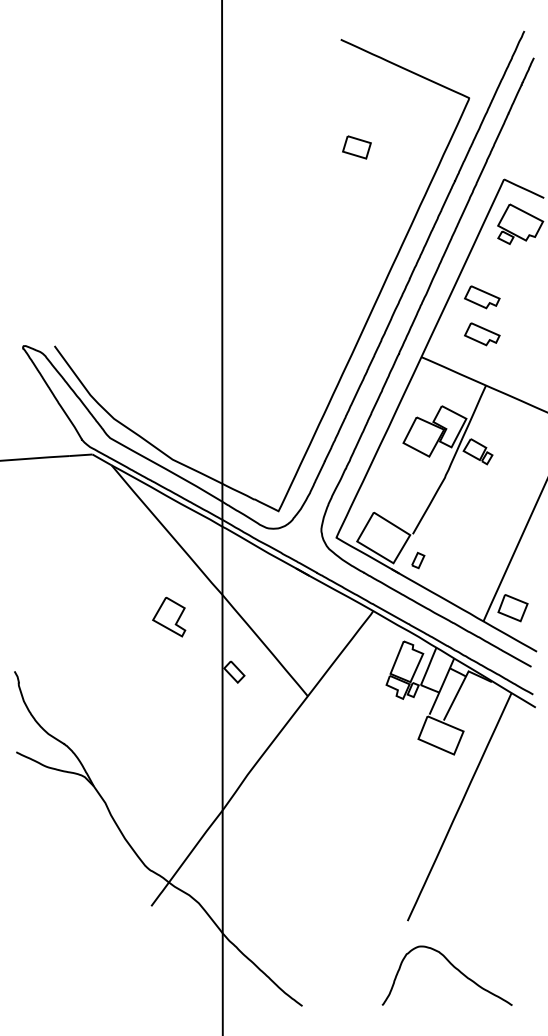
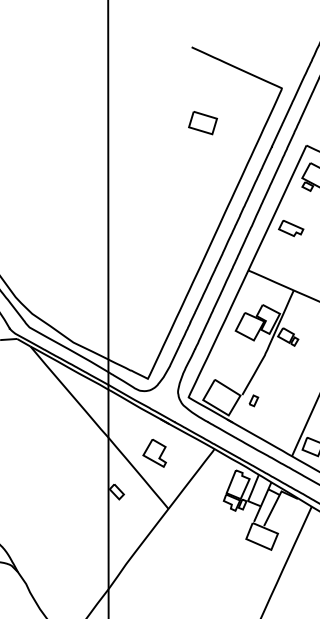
part: (356, 147) -> (202, 123), size x1.43
part: (482, 334) -> (291, 254), removed
part: (418, 560) -> (254, 400), moved
part: (169, 616) -> (154, 452), moved

